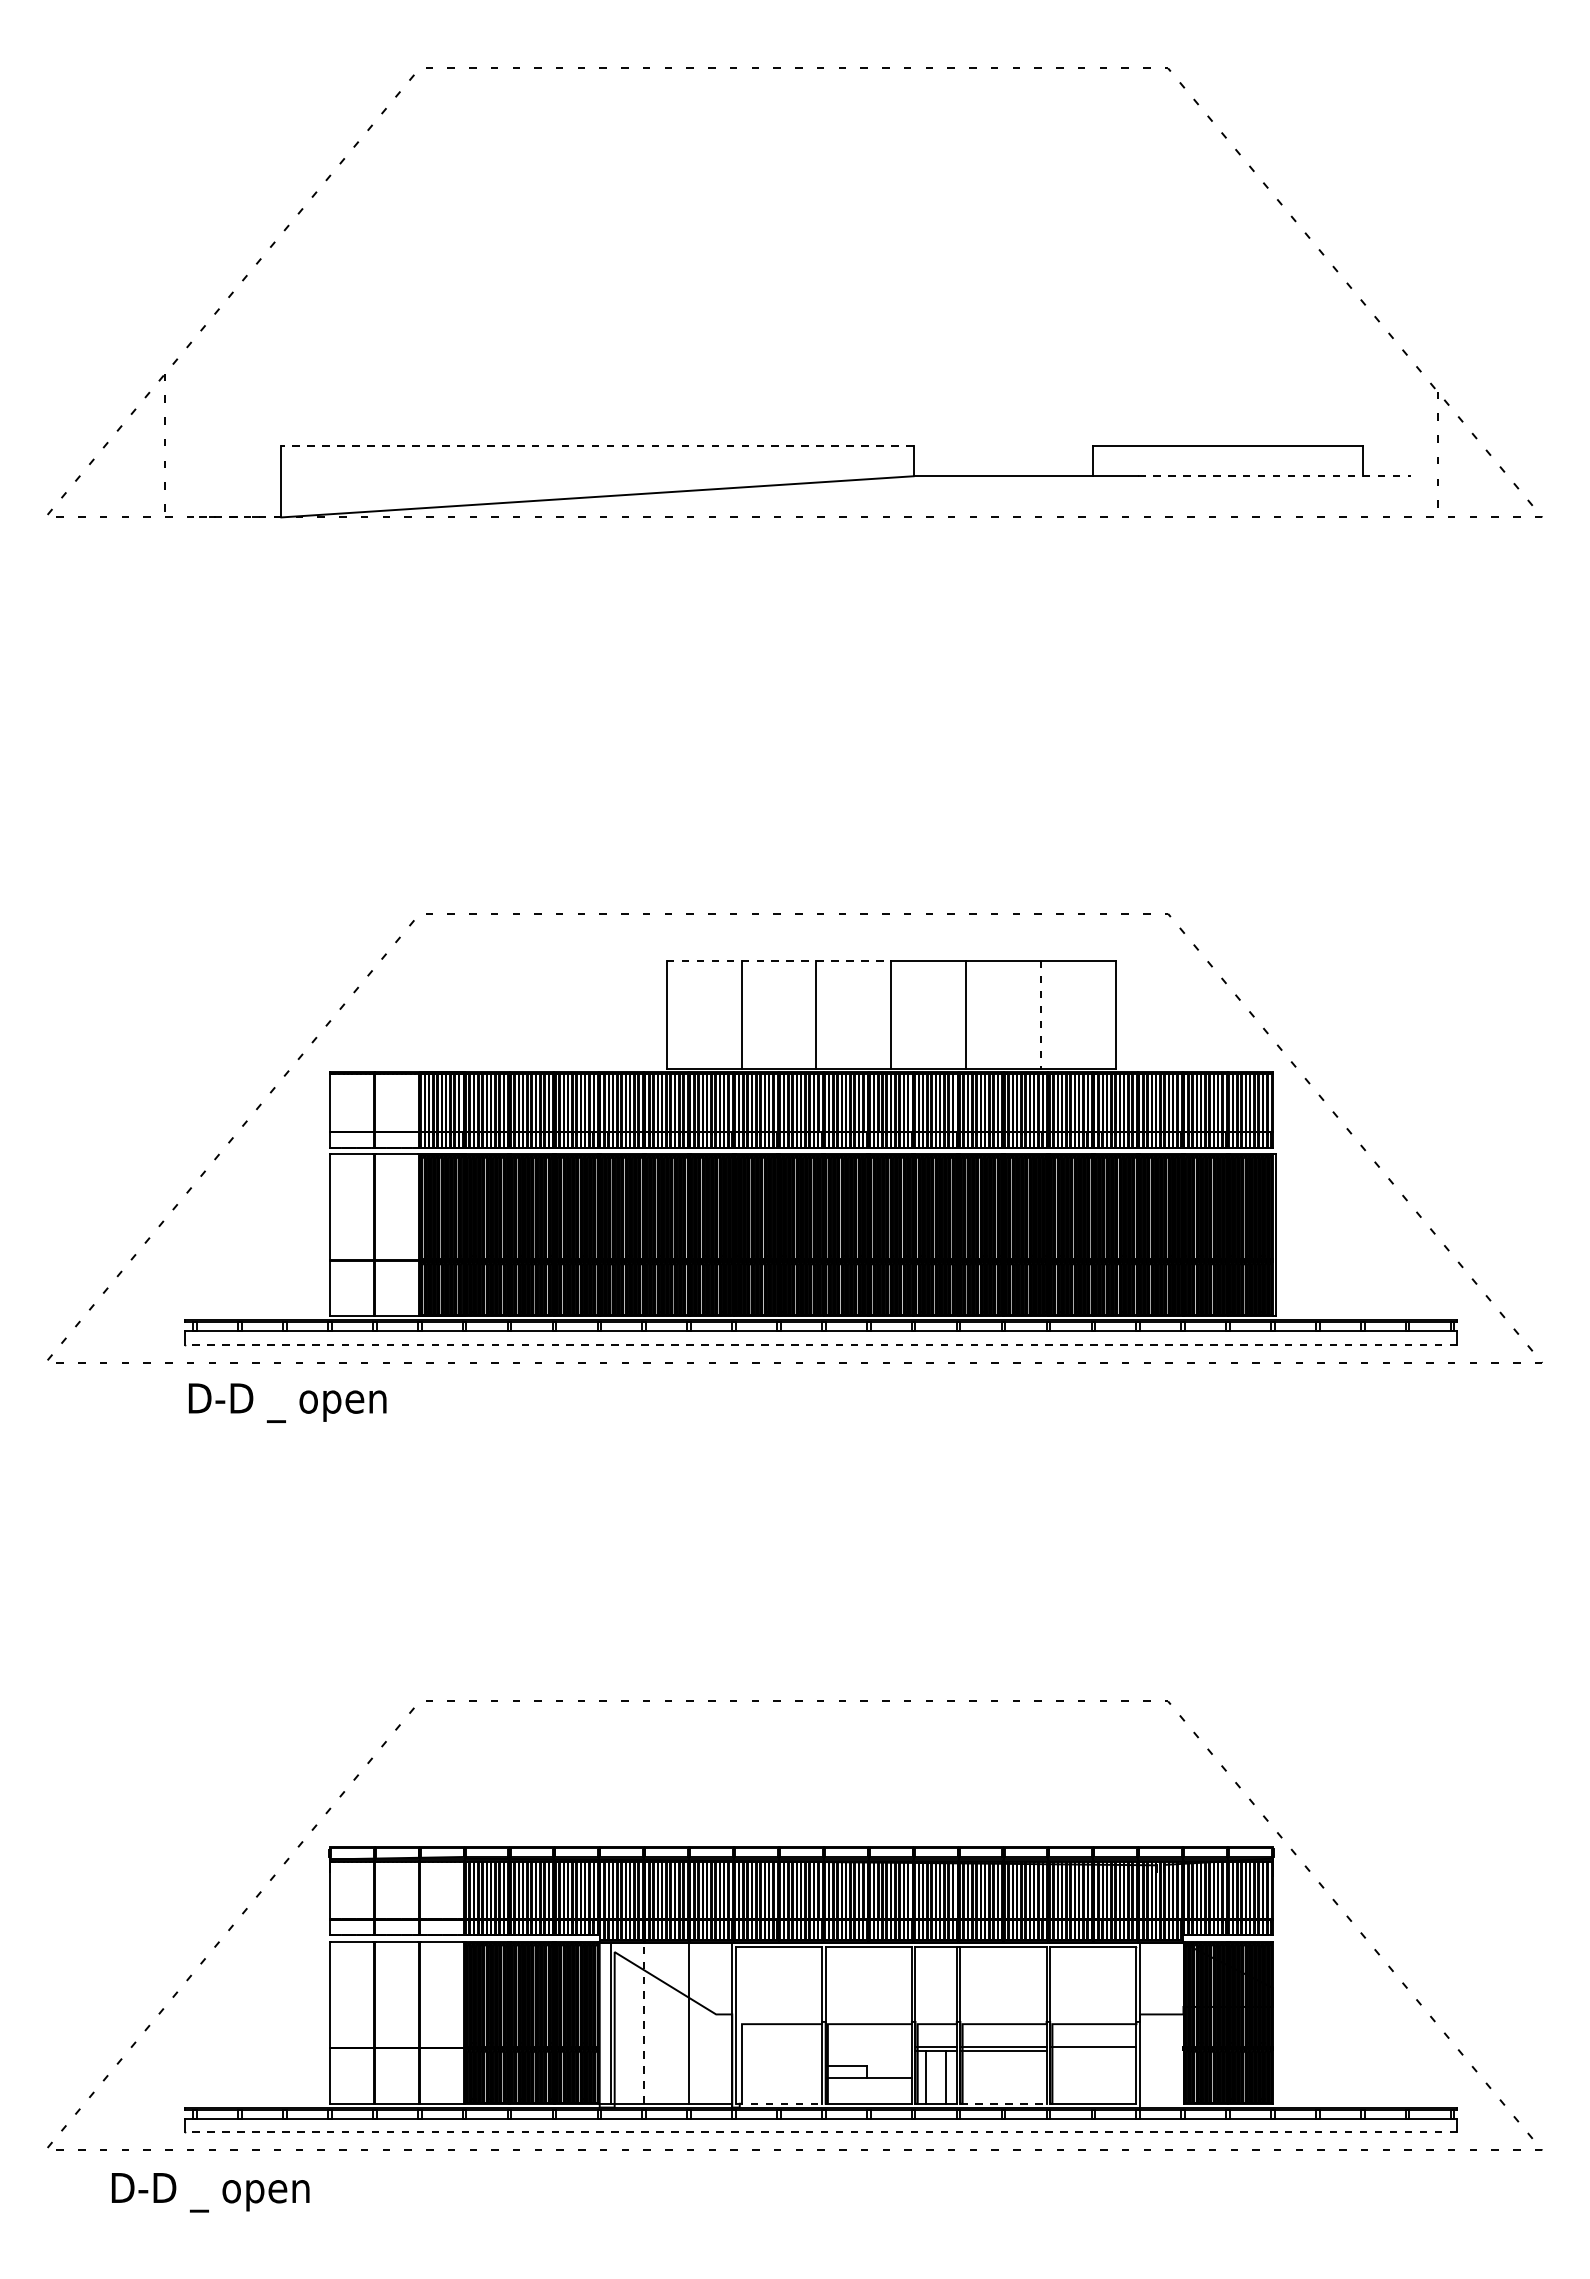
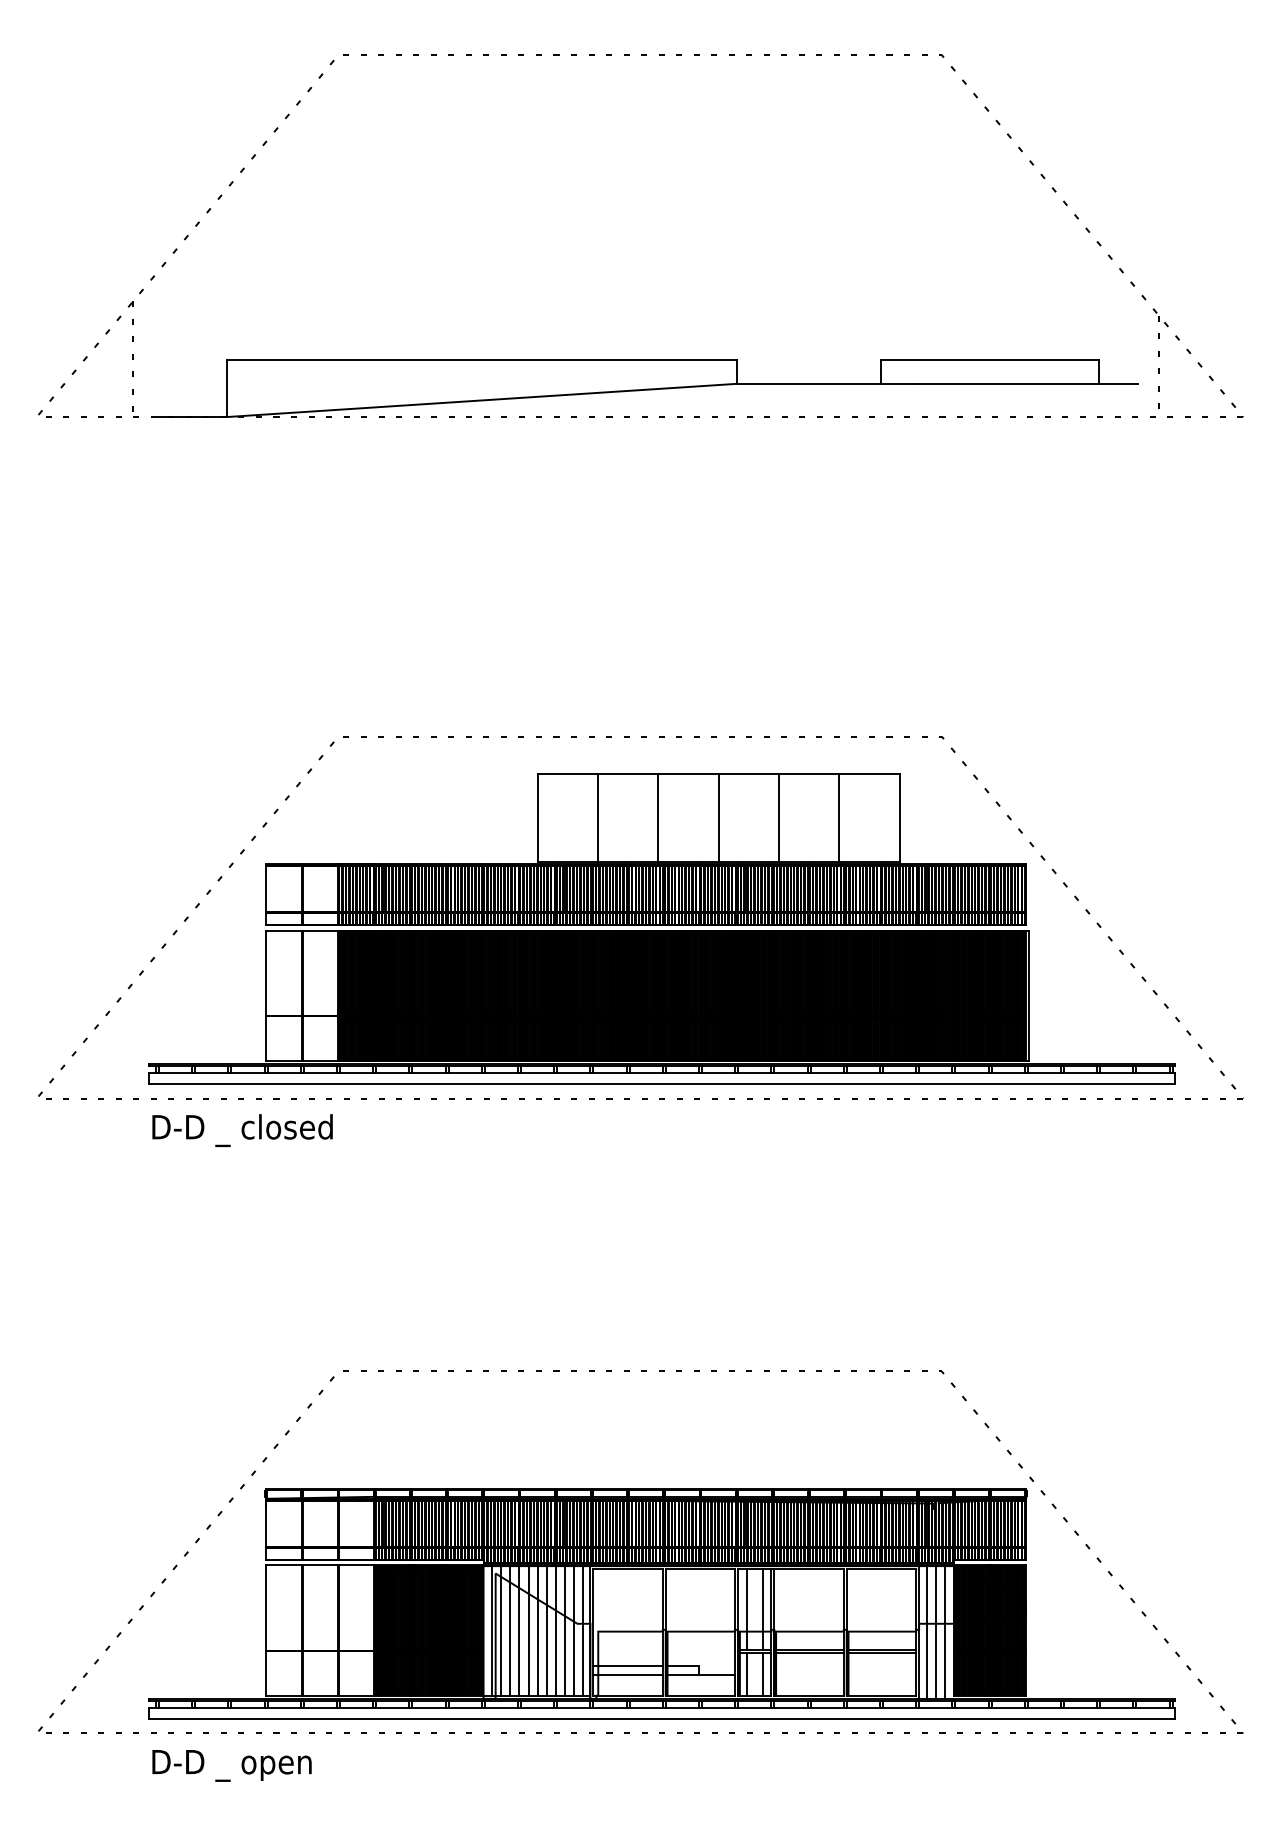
line: (597, 446) -> (481, 359), dashed -> solid
line: (1274, 476) -> (1027, 384), dashed -> solid
line: (237, 517) -> (191, 417), dashed -> solid
line: (779, 960) -> (628, 774), dashed -> solid
line: (1040, 1015) -> (838, 818), dashed -> solid
line: (820, 1344) -> (661, 1083), dashed -> solid
text: (356, 1401) -> (287, 1129), D-D _ open -> D-D _ closed
line: (926, 1996) -> (747, 1609), added
line: (946, 1996) -> (763, 1609), added
line: (621, 2022) -> (501, 1630), added
line: (633, 2022) -> (510, 1630), added
line: (644, 2022) -> (519, 1630), dashed -> solid
line: (655, 2022) -> (528, 1630), added
line: (666, 2022) -> (537, 1630), added
line: (677, 2022) -> (546, 1630), added
line: (700, 2022) -> (564, 1630), added
line: (711, 2022) -> (573, 1630), added
line: (722, 2022) -> (582, 1630), added
line: (1149, 2024) -> (926, 1631), added
line: (1160, 2024) -> (935, 1631), added
line: (1171, 2024) -> (944, 1631), added
line: (1093, 2051) -> (881, 1653), added
line: (778, 2066) -> (627, 1665), added
line: (778, 2077) -> (627, 1674), added
line: (779, 2103) -> (628, 1695), dashed -> solid
line: (1003, 2103) -> (809, 1695), dashed -> solid
line: (820, 2132) -> (661, 1718), dashed -> solid
text: (210, 2192) -> (231, 1765), moved

